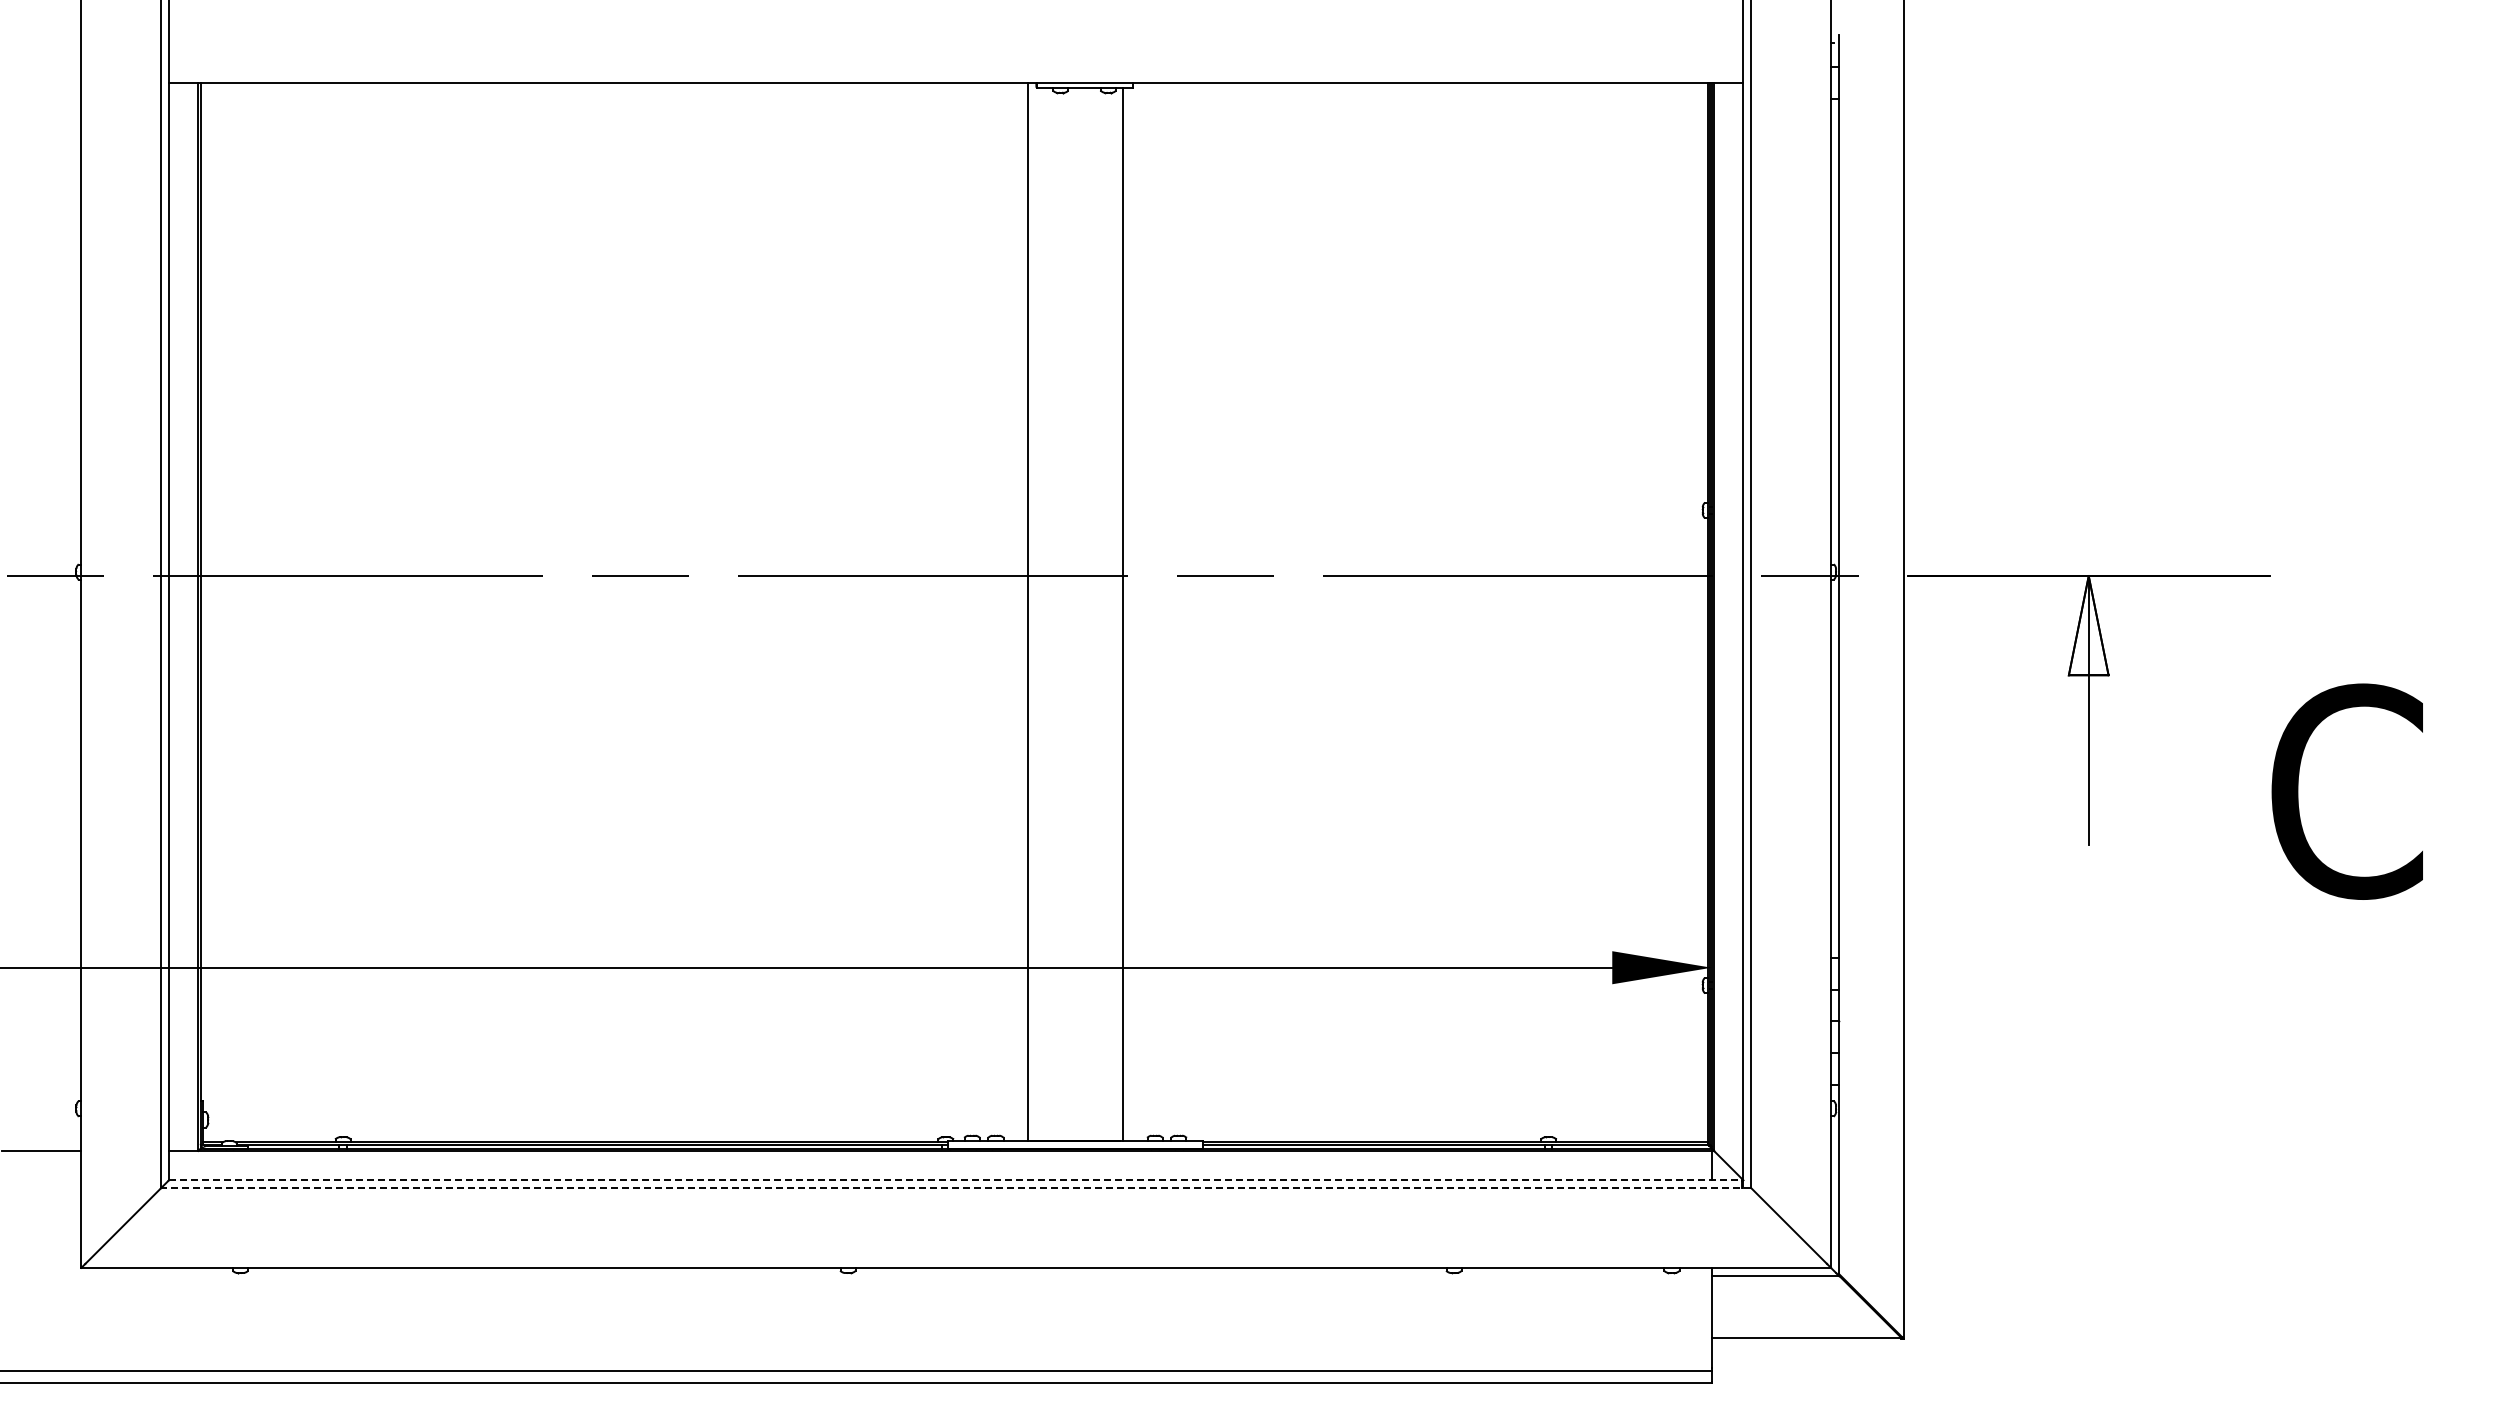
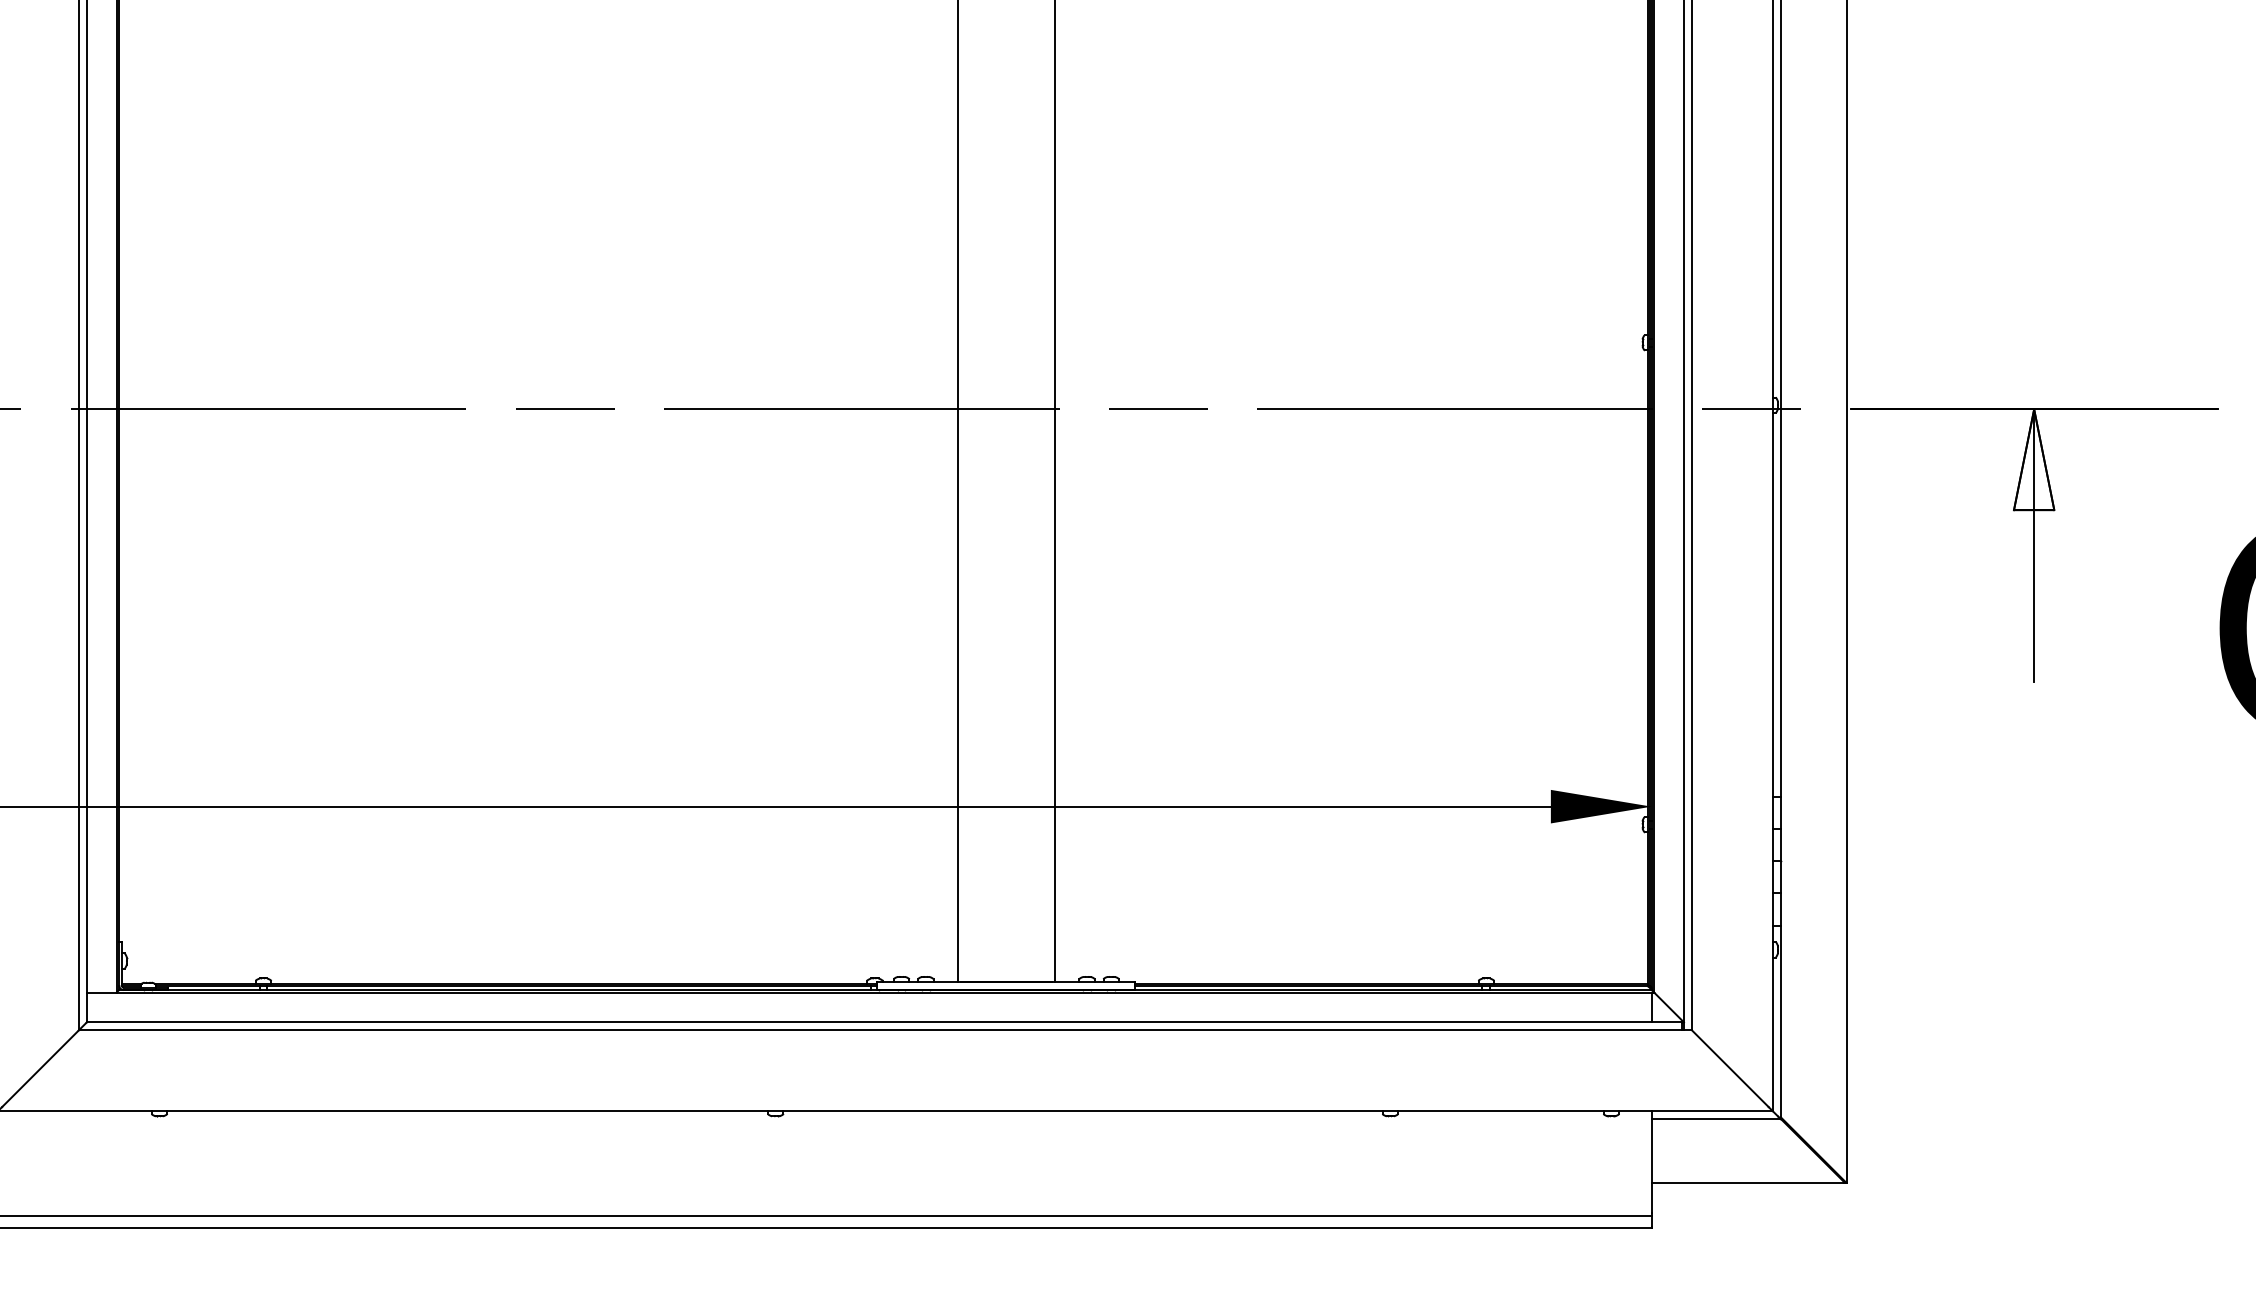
line: (955, 1180) -> (884, 1022), dashed -> solid
line: (955, 1188) -> (884, 1030), dashed -> solid

